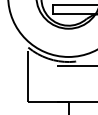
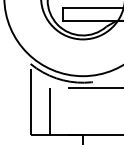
line: (43, 84) -> (50, 112), added

